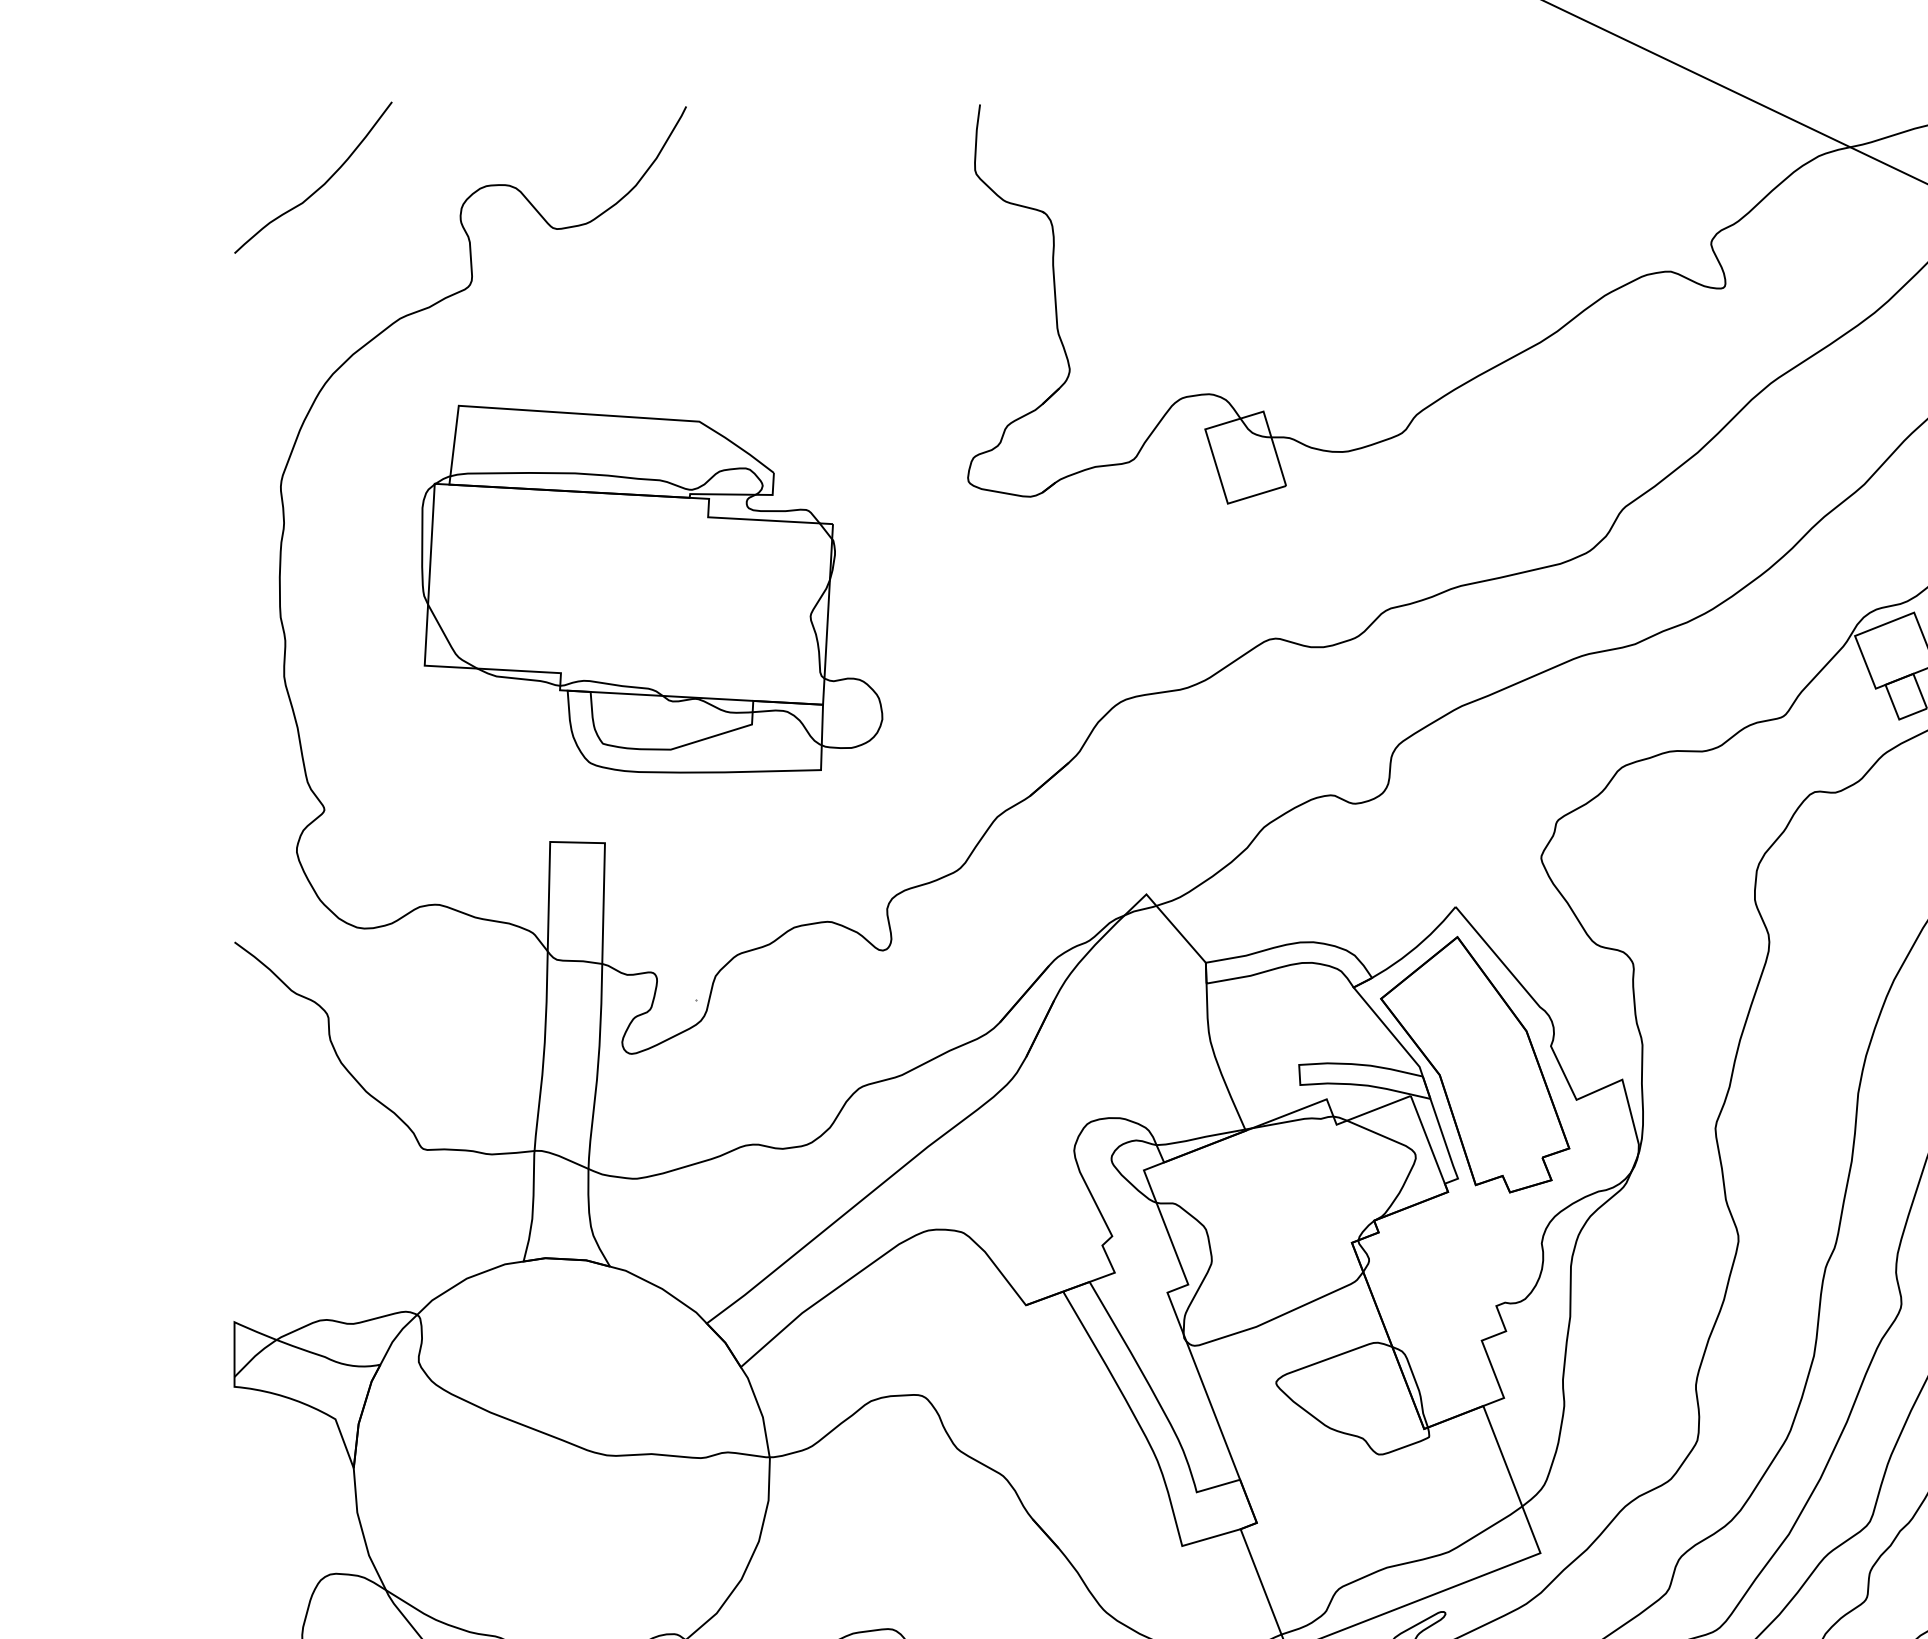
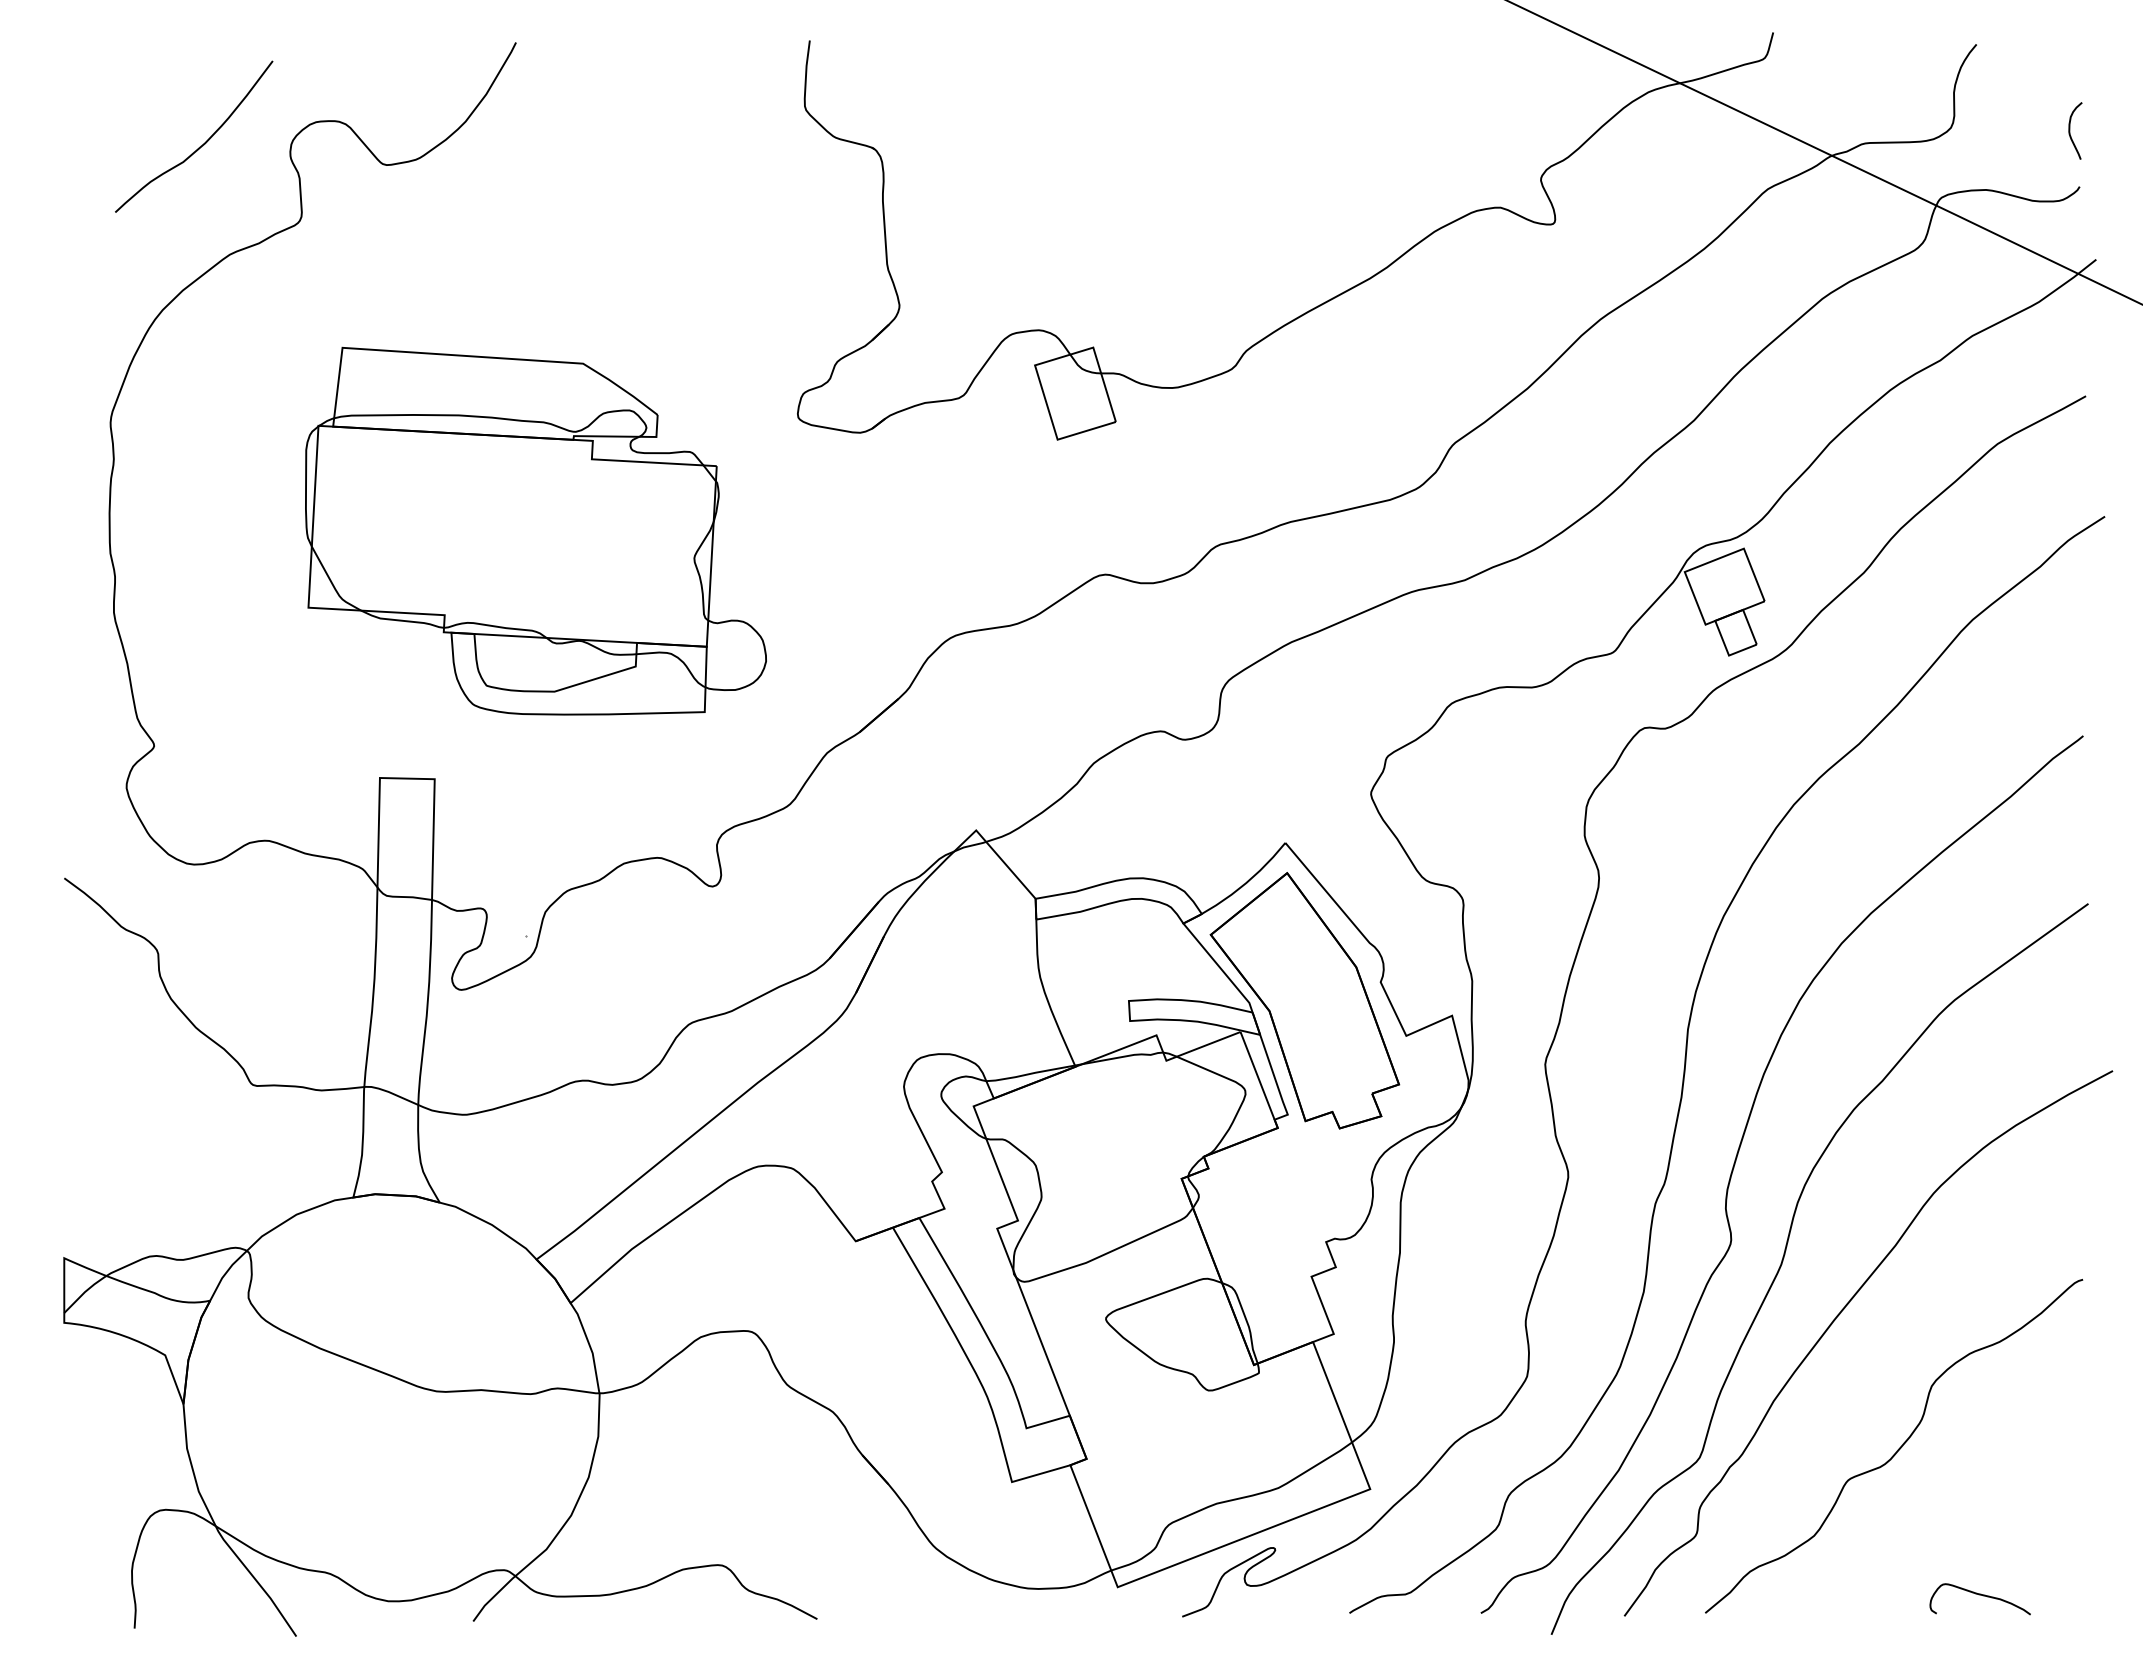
curve: (318, 187) -> (199, 146), moved
part: (651, 588) -> (535, 530), moved

